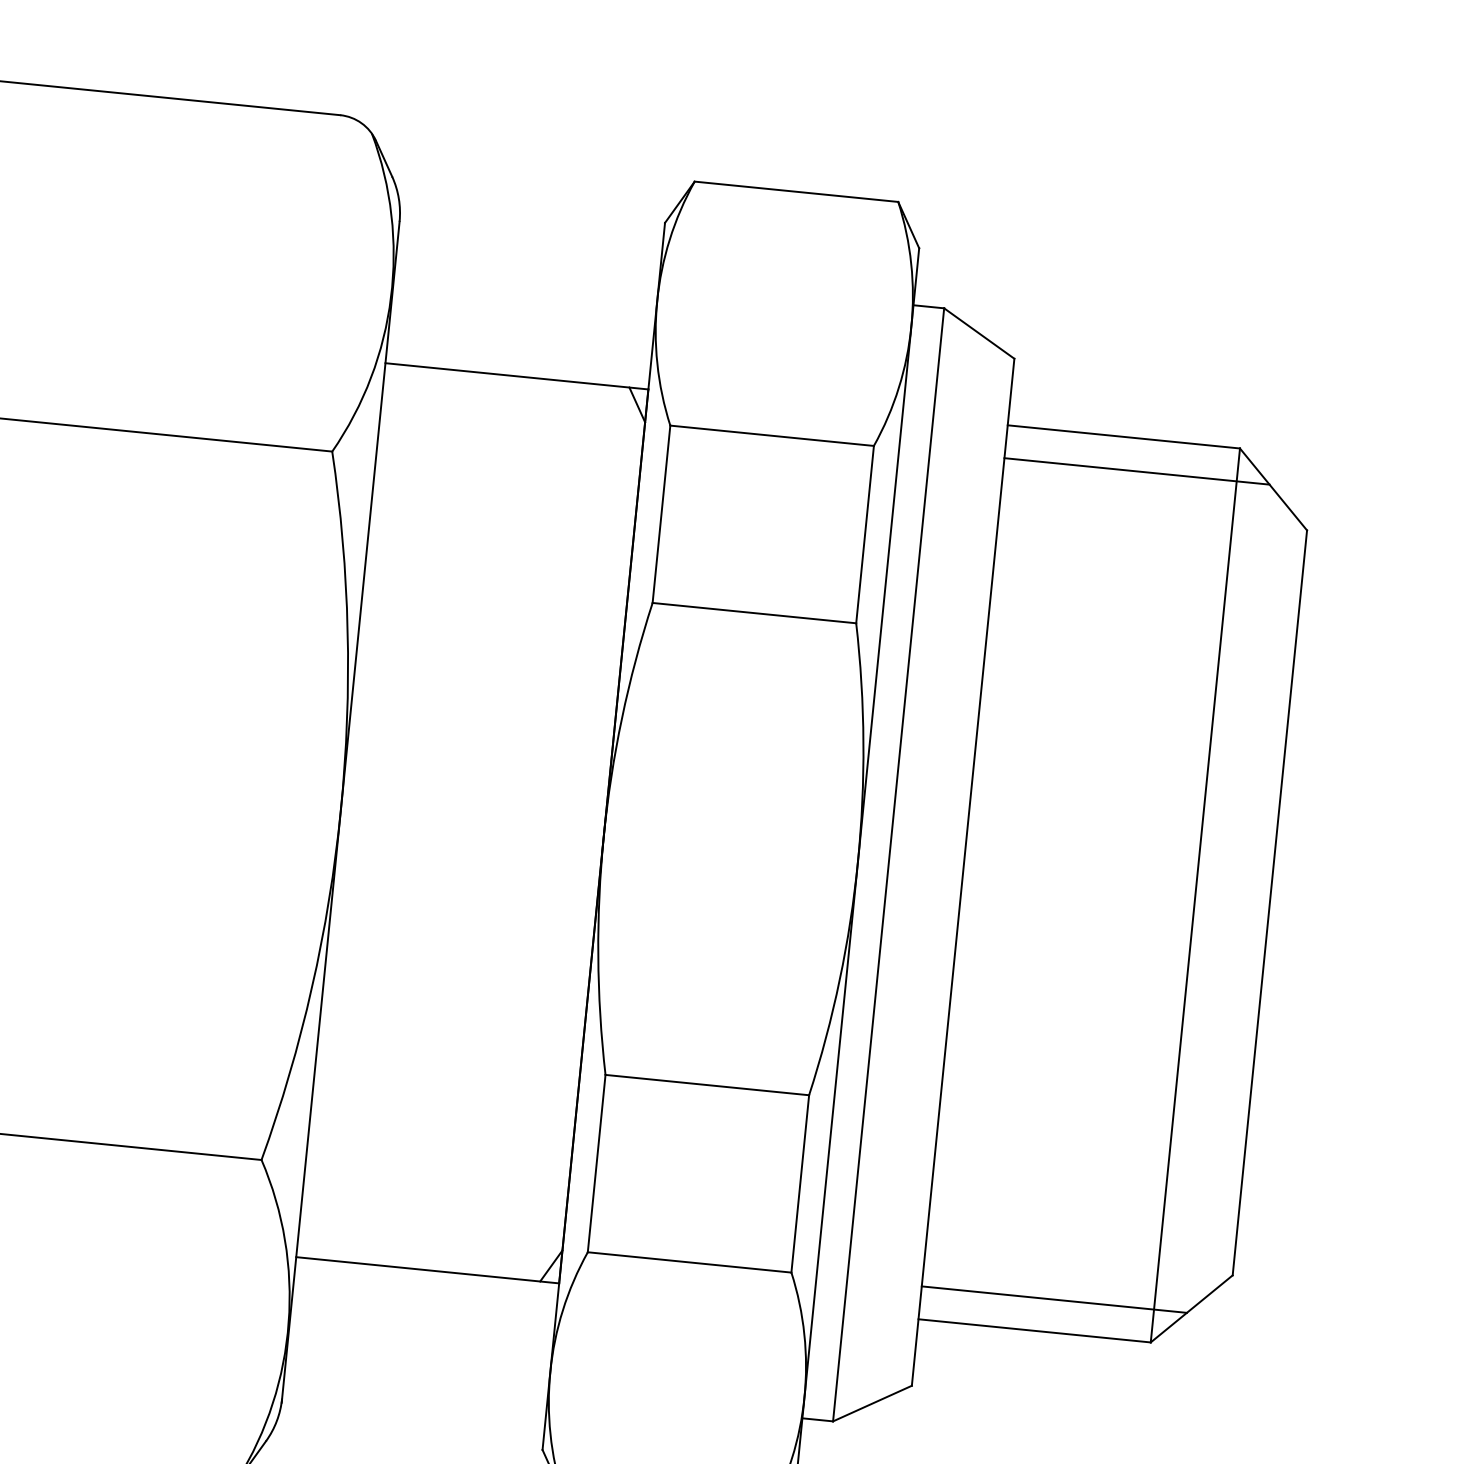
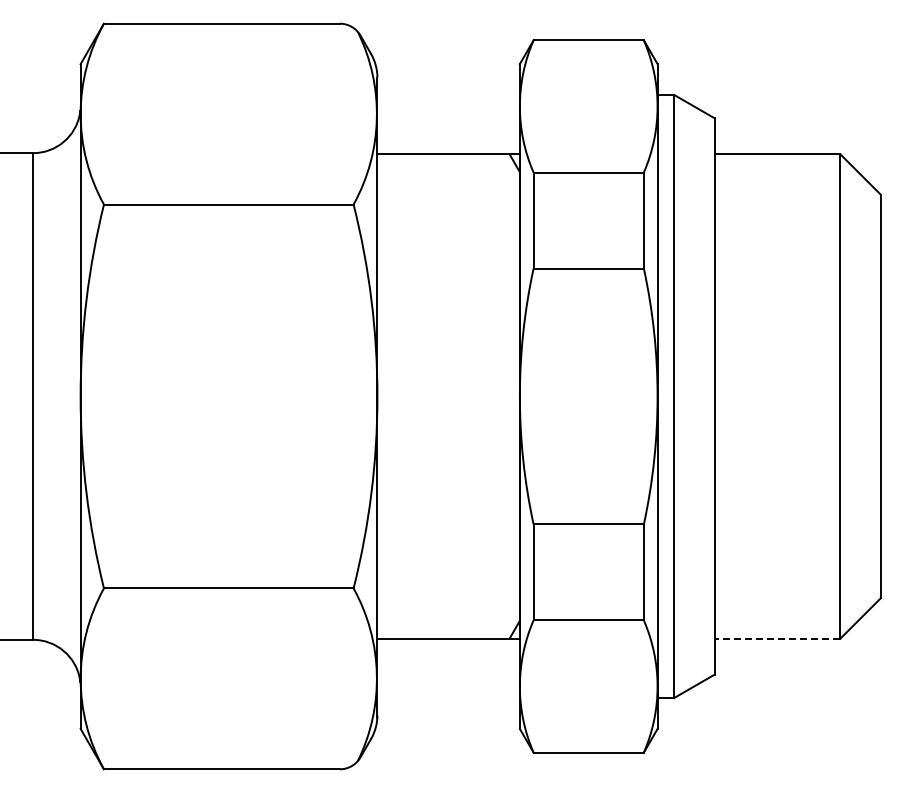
line: (1137, 472) -> (786, 172), removed
line: (1054, 1298) -> (786, 620), removed
line: (1034, 1330) -> (777, 638), solid -> dashed

